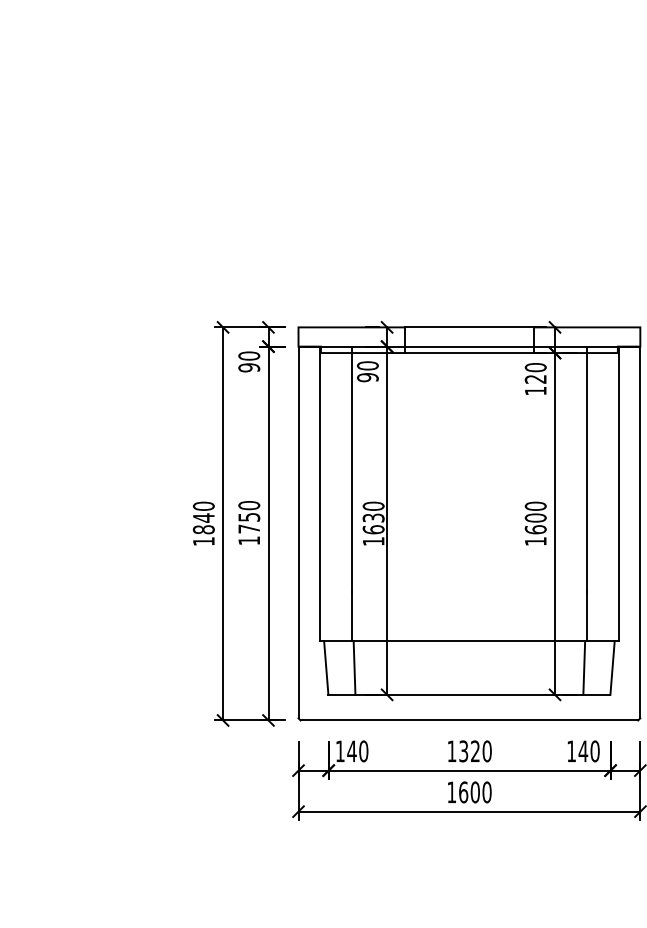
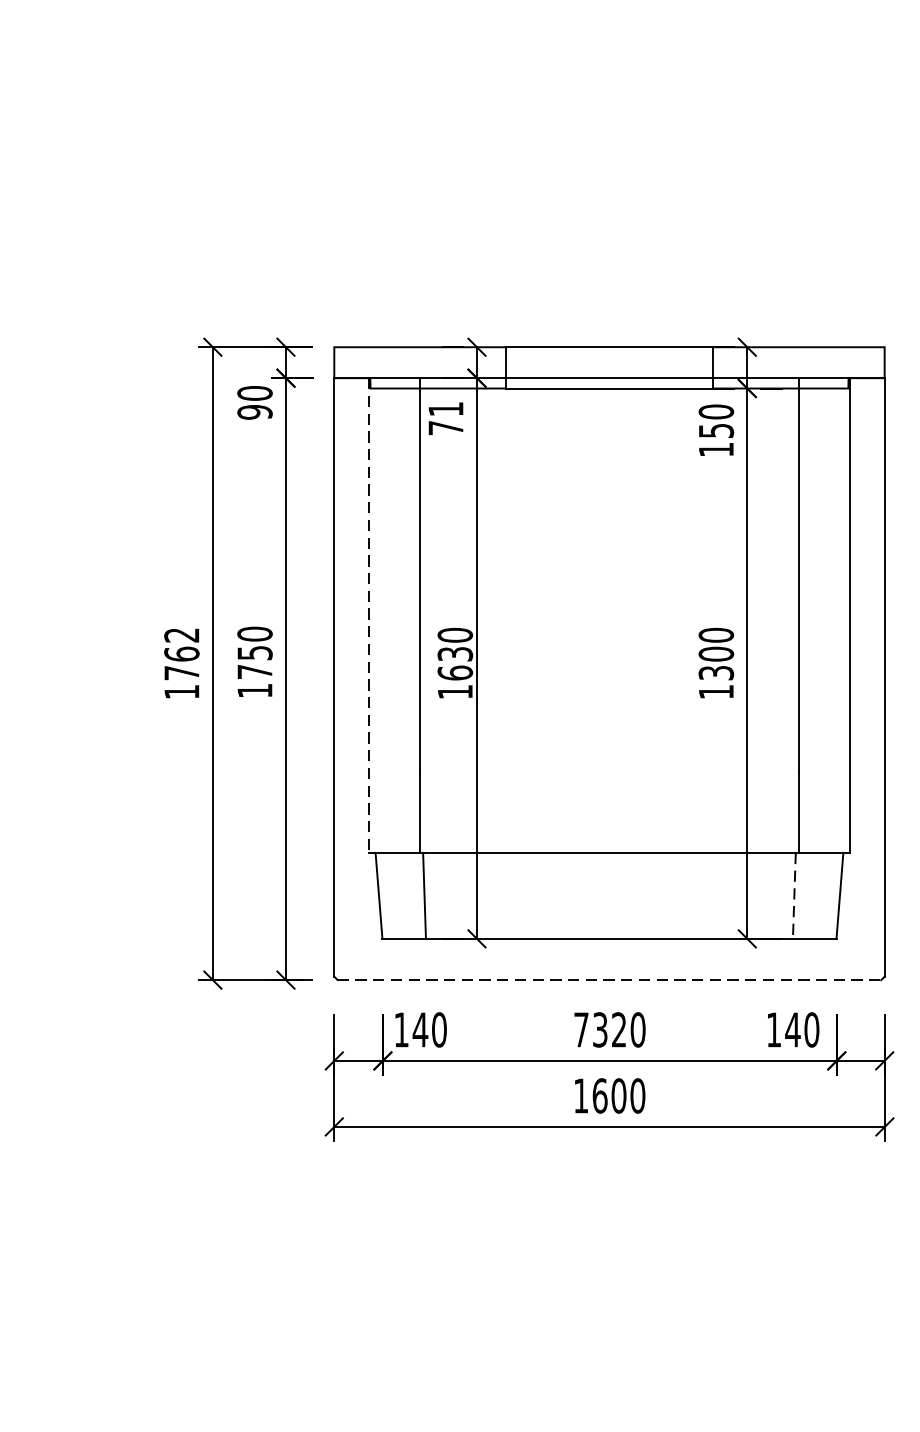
text: (367, 371) -> (445, 418), 90 -> 71
text: (535, 379) -> (715, 431), 120 -> 150
line: (319, 494) -> (368, 616), solid -> dashed
text: (203, 517) -> (181, 653), 1840 -> 1762
text: (535, 529) -> (715, 672), 1600 -> 1300
line: (584, 668) -> (794, 896), solid -> dashed
line: (469, 720) -> (609, 980), solid -> dashed
text: (451, 750) -> (580, 1028), 1320 -> 7320

